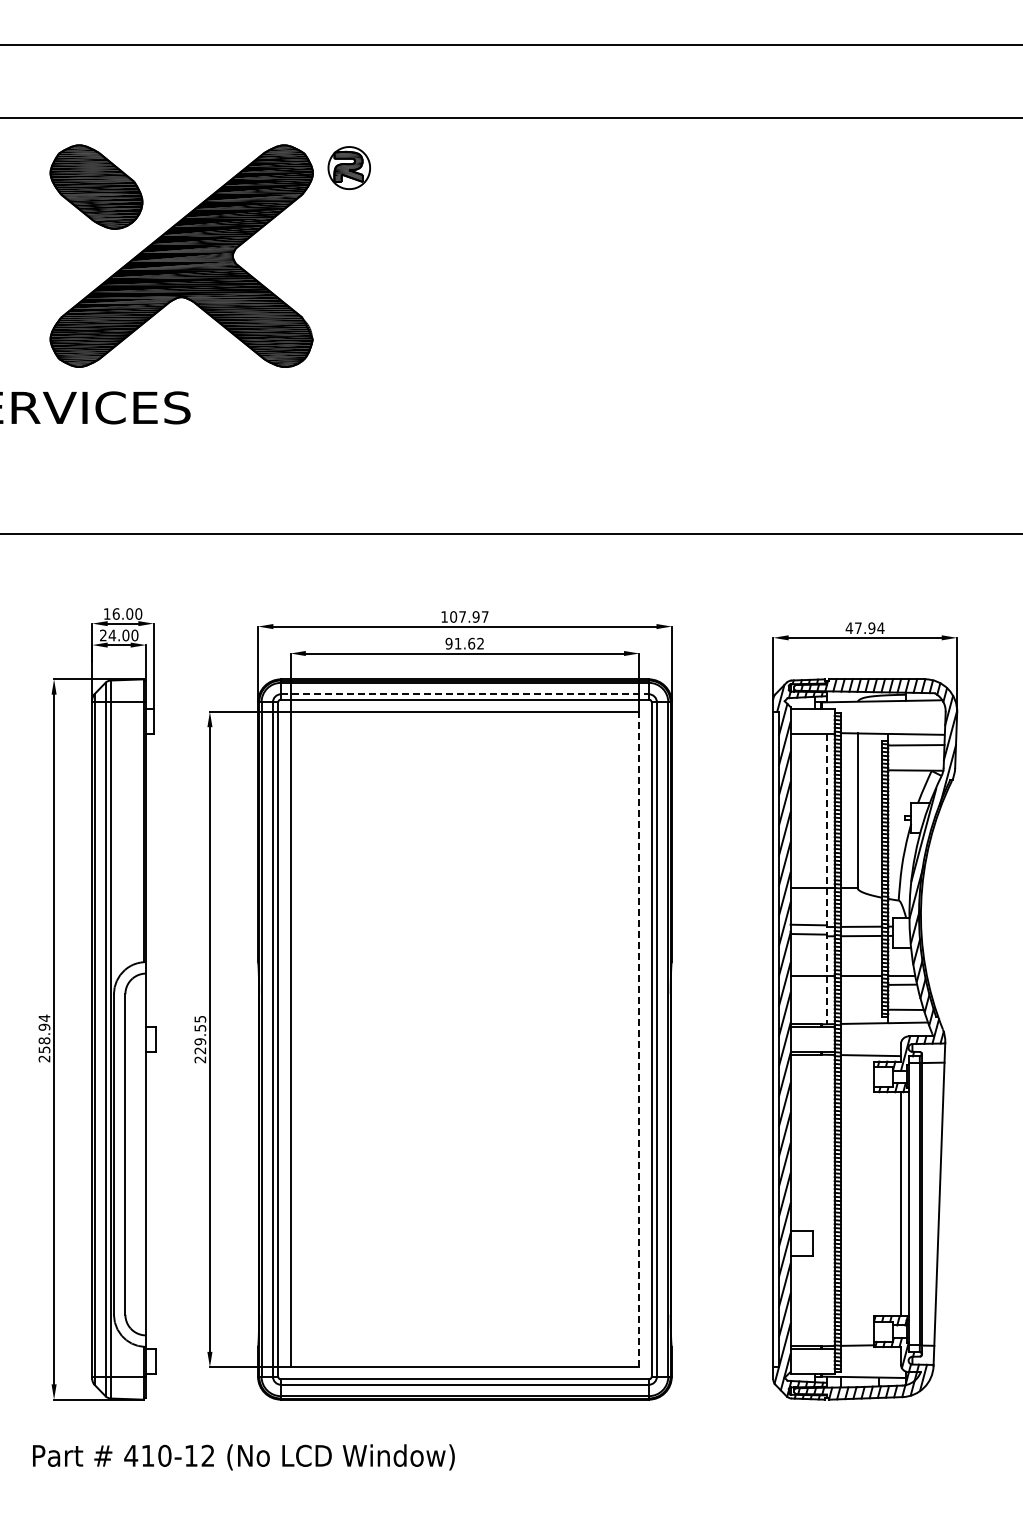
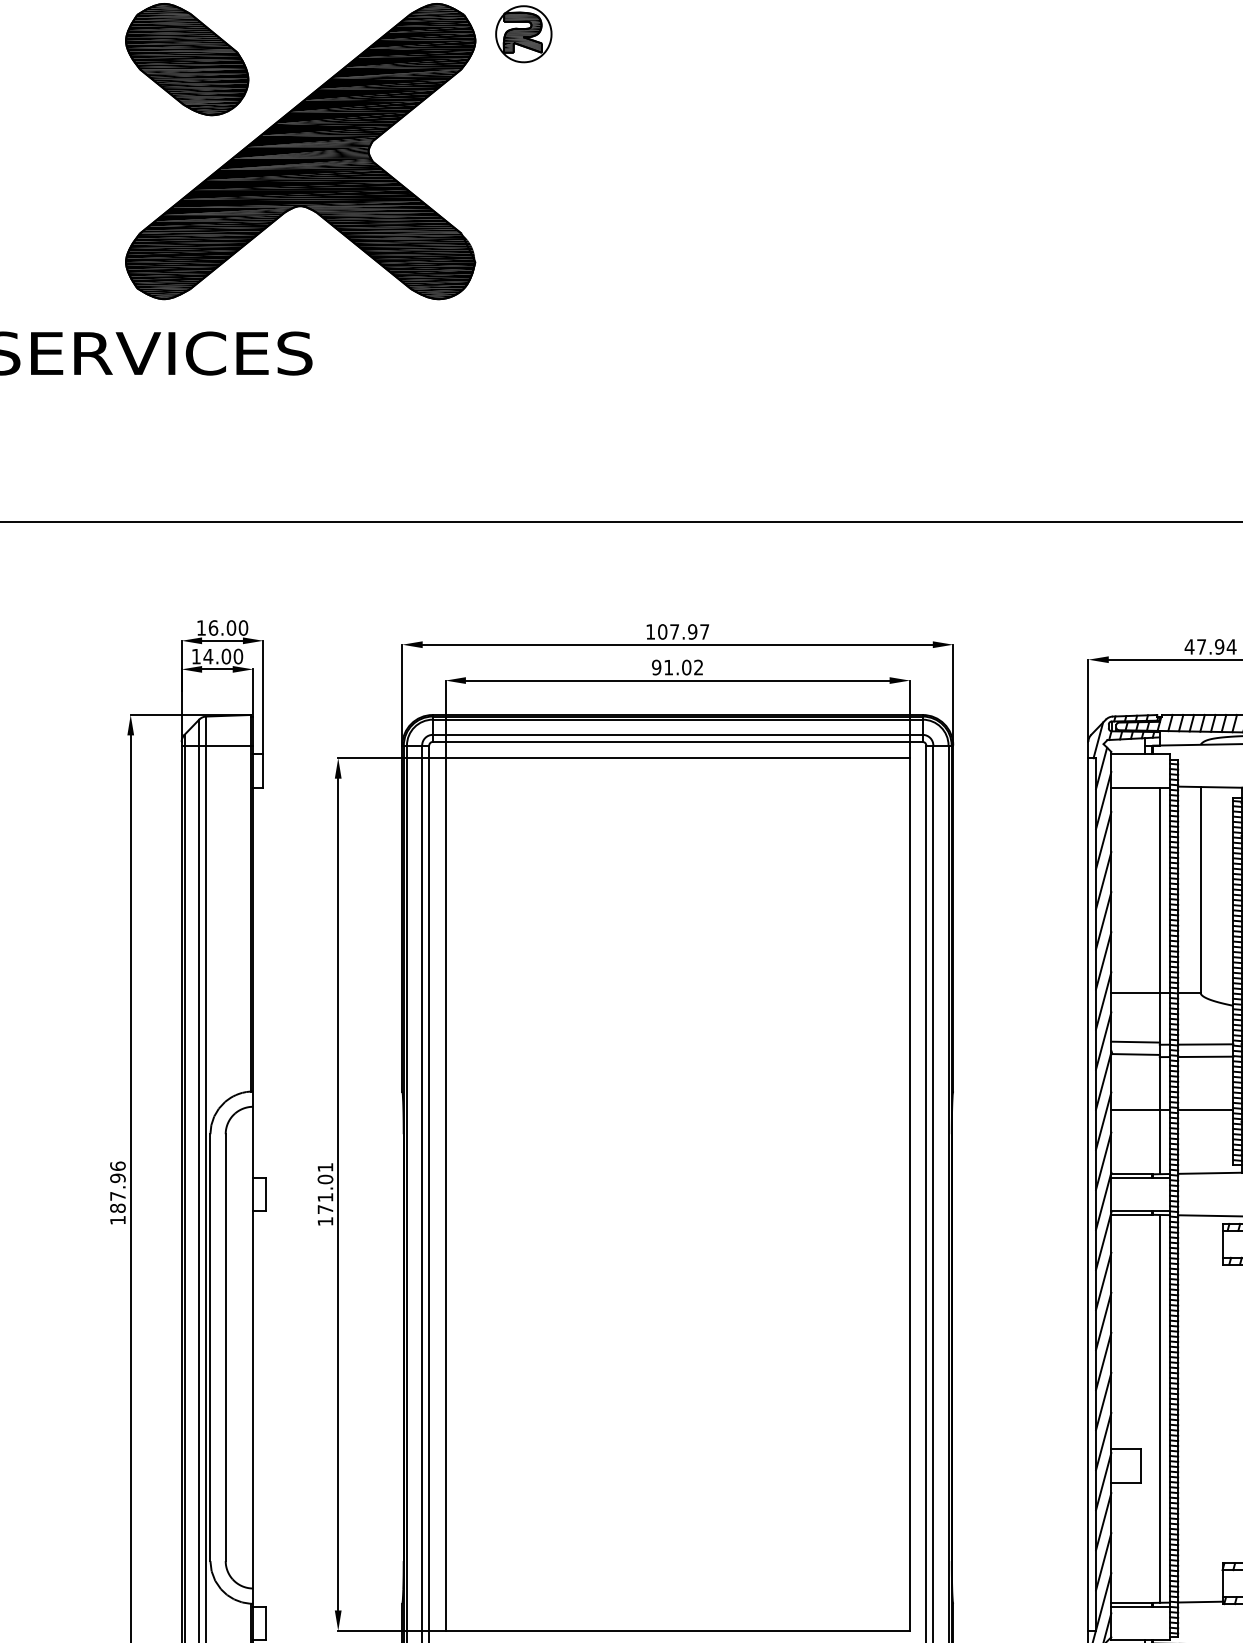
text: (103, 635) -> (196, 656), 24.00 -> 14.00
text: (471, 643) -> (686, 667), 91.62 -> 91.02
line: (464, 694) -> (677, 735), dashed -> solid
line: (826, 879) -> (1159, 981), dashed -> solid
text: (44, 1038) -> (117, 1193), 258.94 -> 187.96
text: (200, 1039) -> (325, 1194), 229.55 -> 171.01
line: (639, 1039) -> (910, 1194), dashed -> solid
line: (826, 1200) -> (1159, 1408), added

